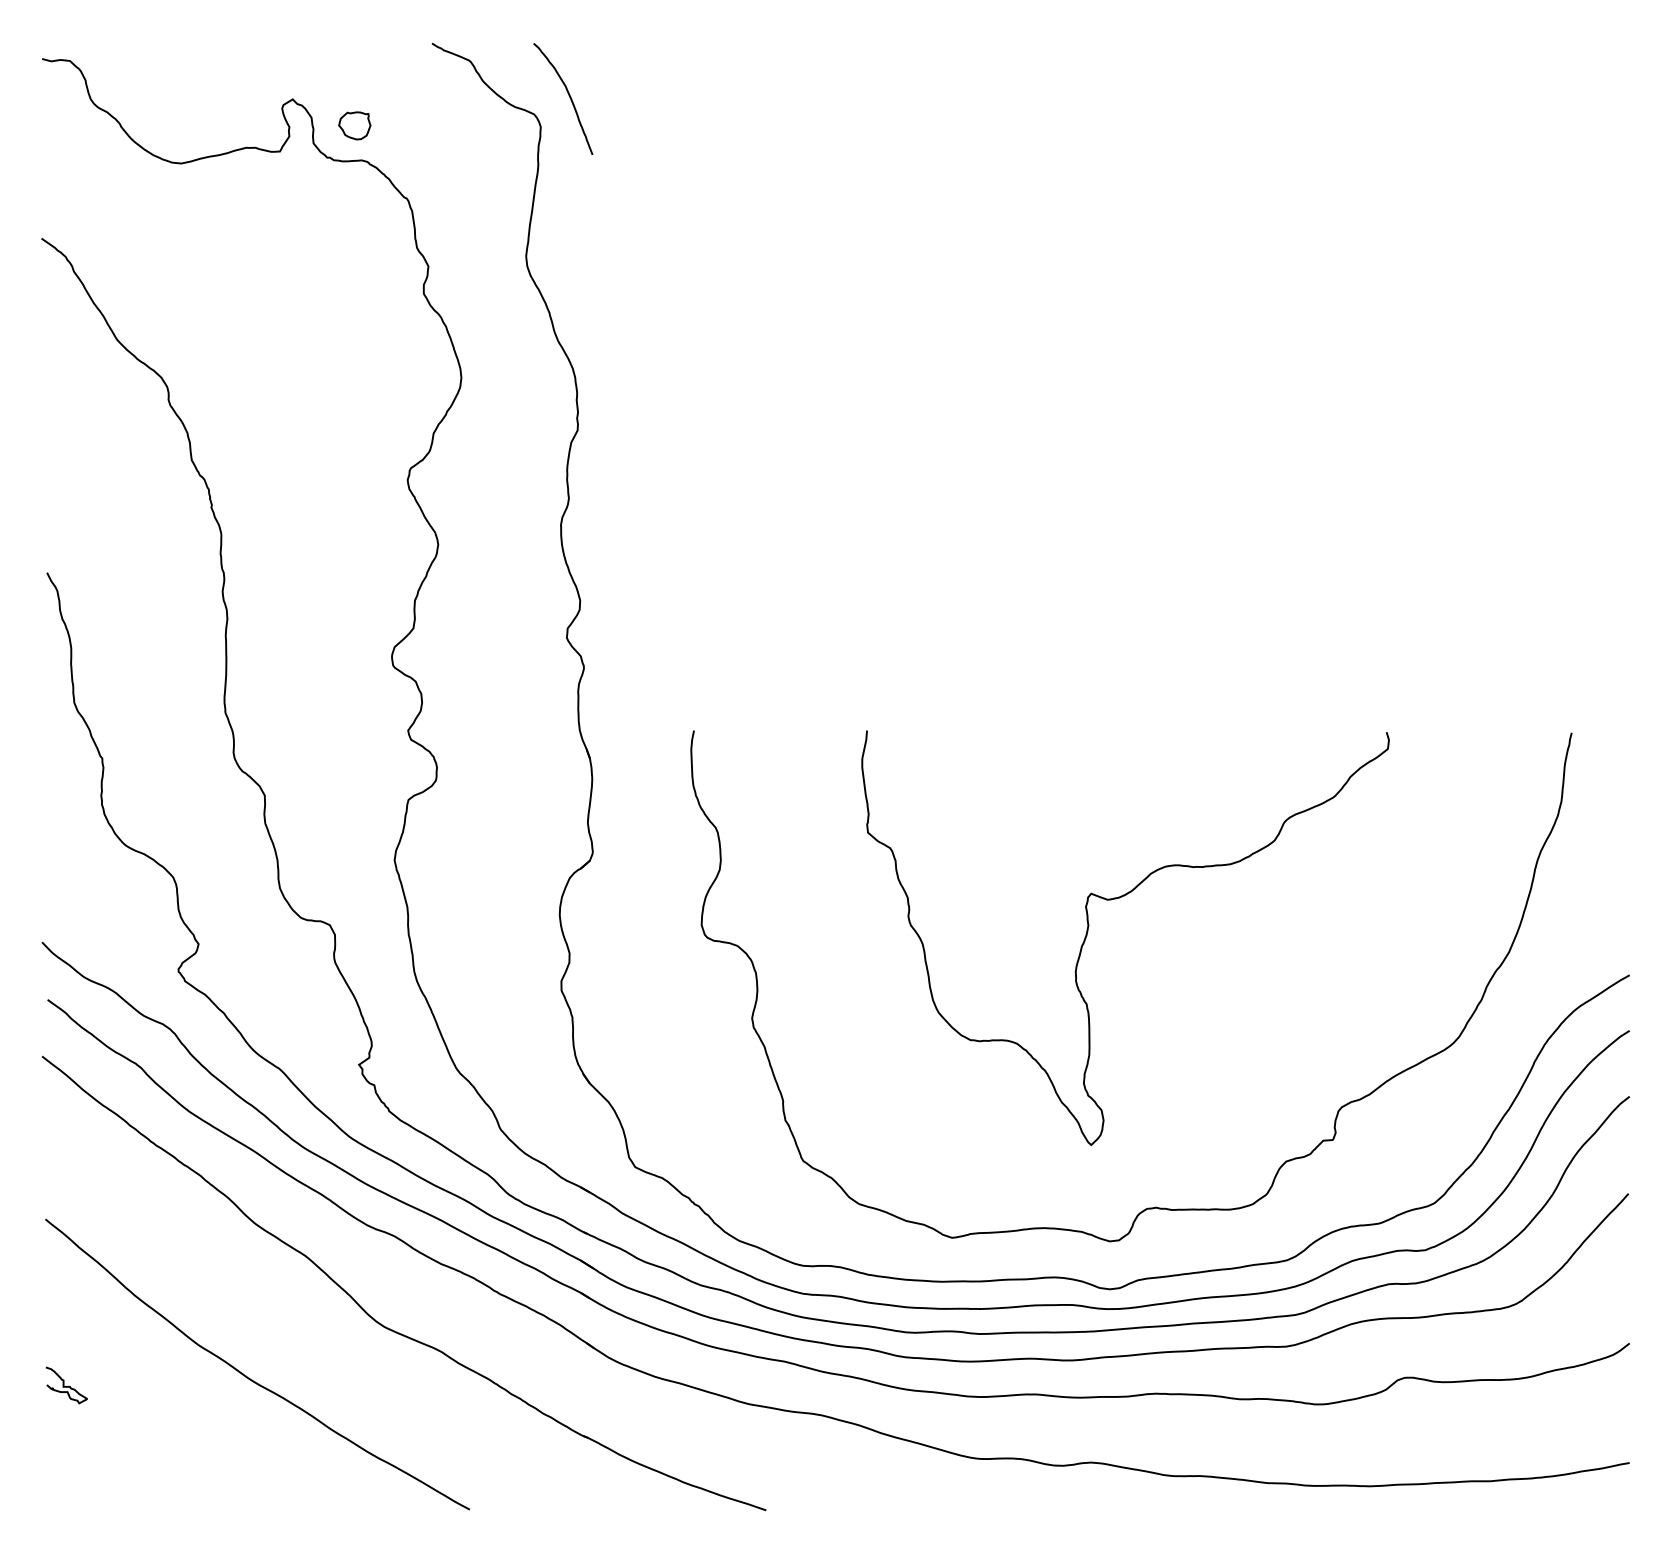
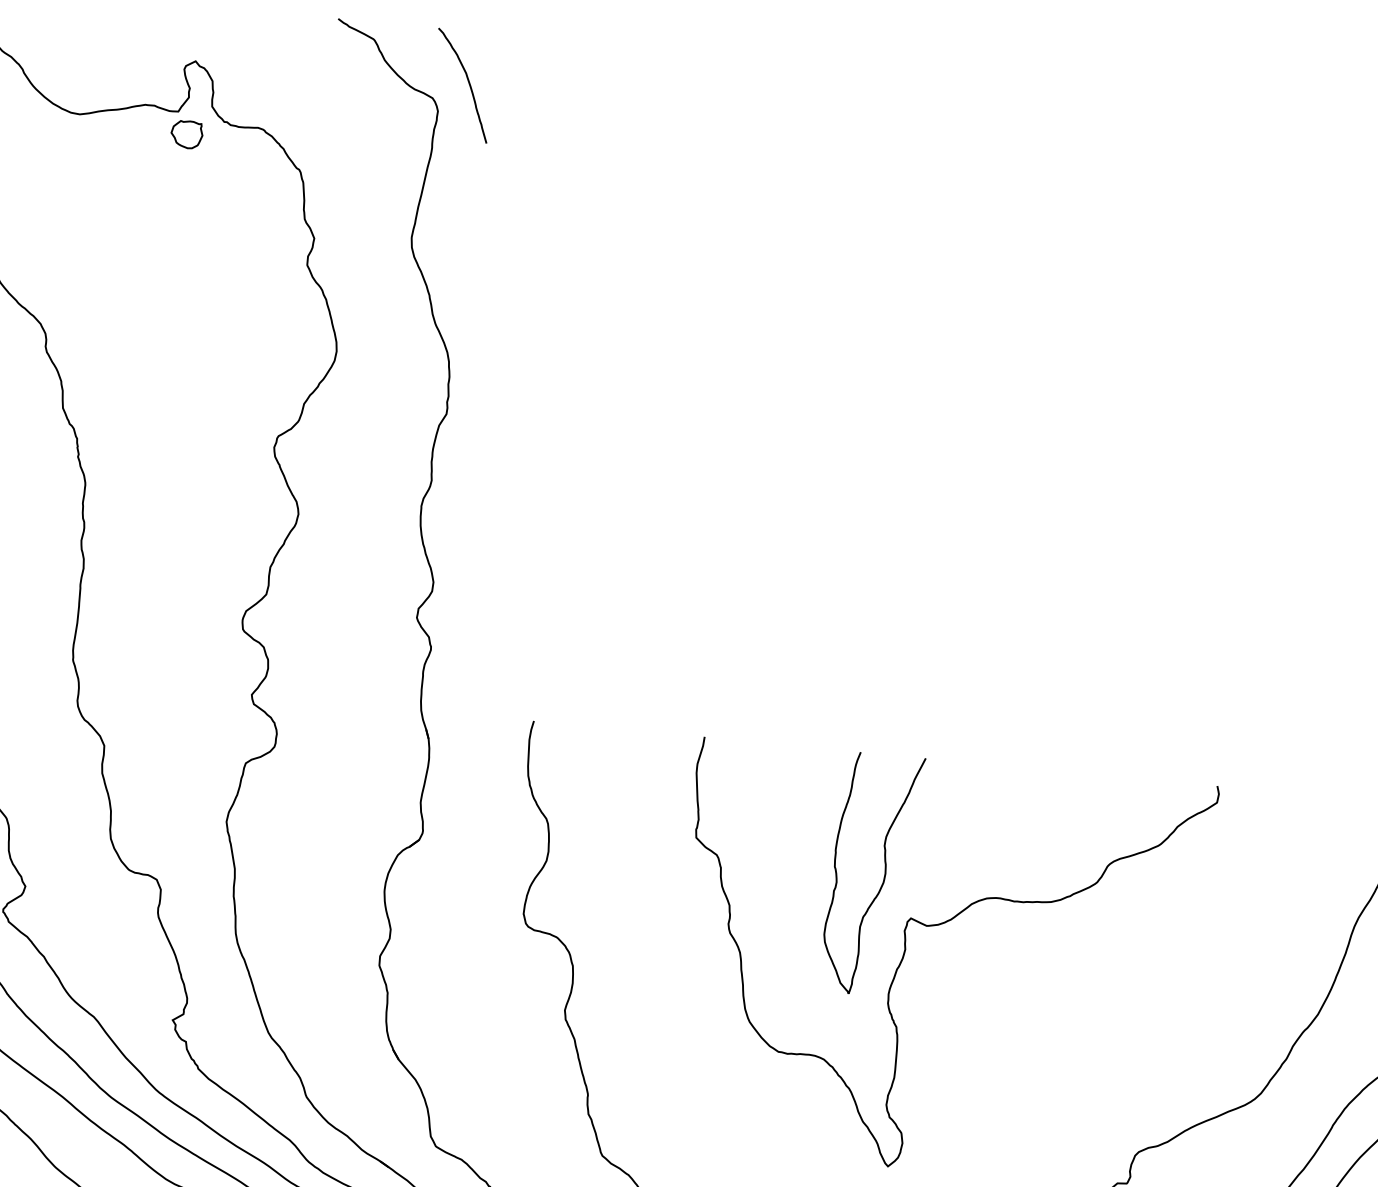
part: (354, 125) -> (186, 134), moved
curve: (1059, 856) -> (883, 878), added

